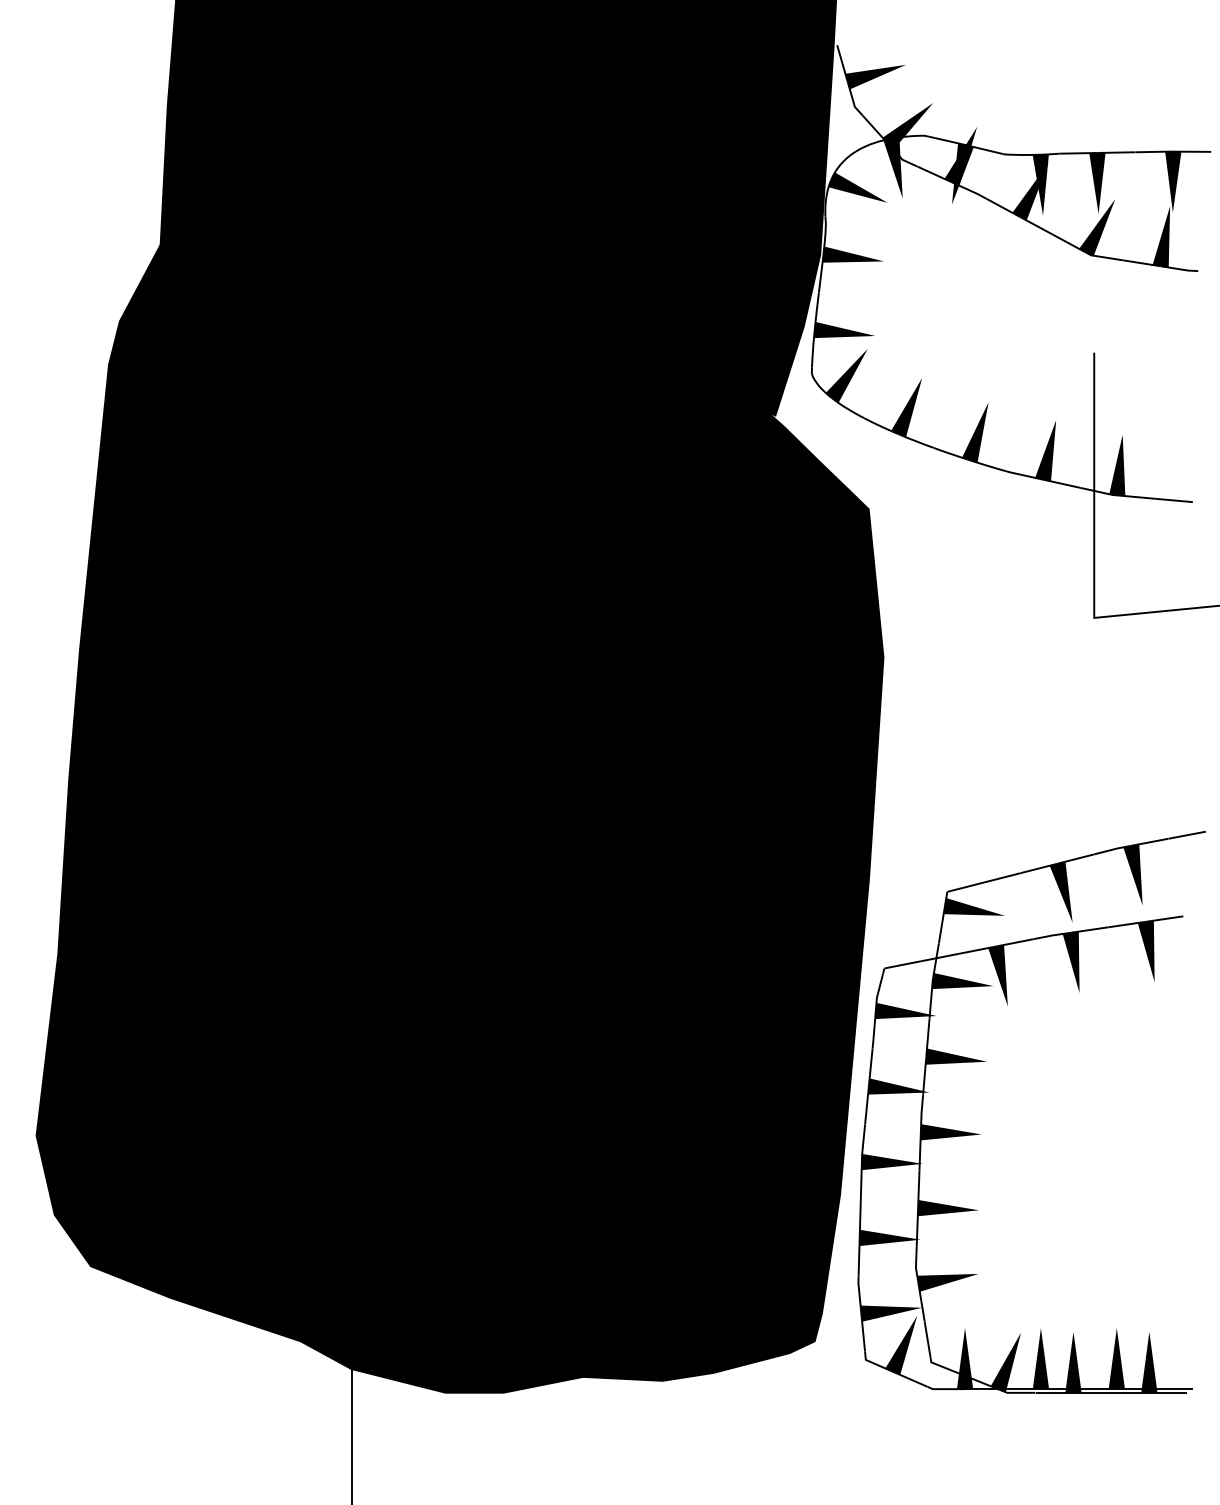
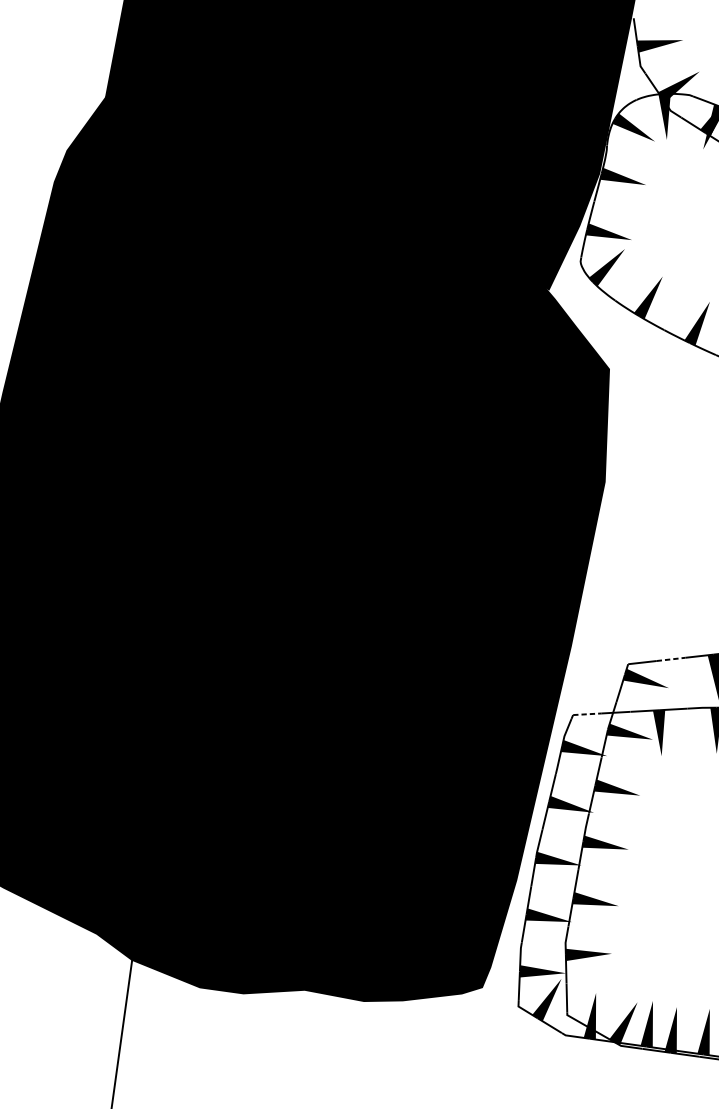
line: (1002, 877) -> (671, 659), solid -> dashed
line: (903, 964) -> (587, 714), solid -> dashed

